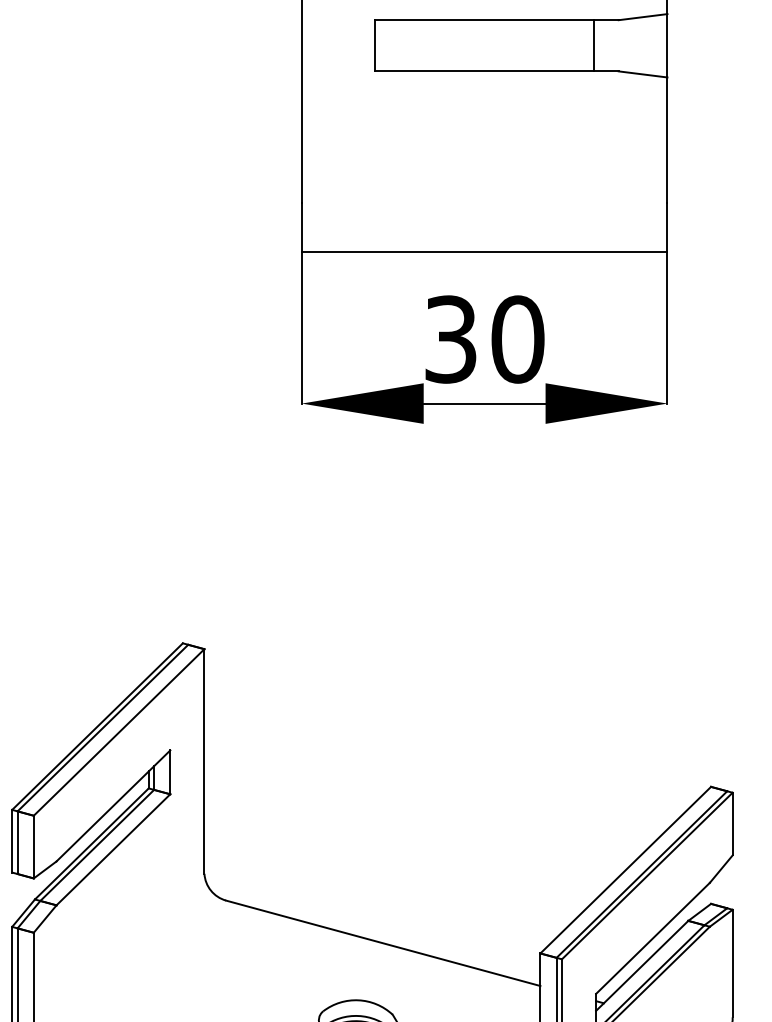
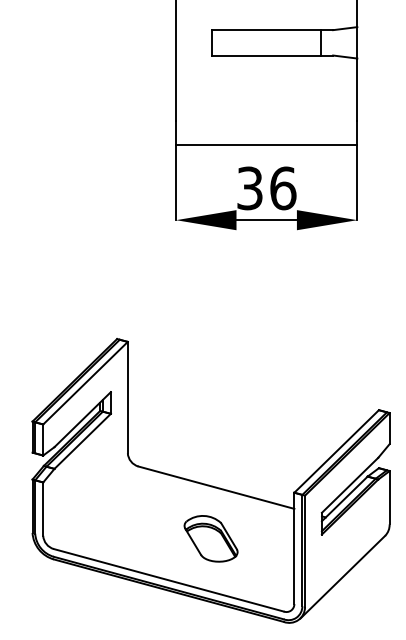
text: (518, 339) -> (283, 188), 30 -> 36

